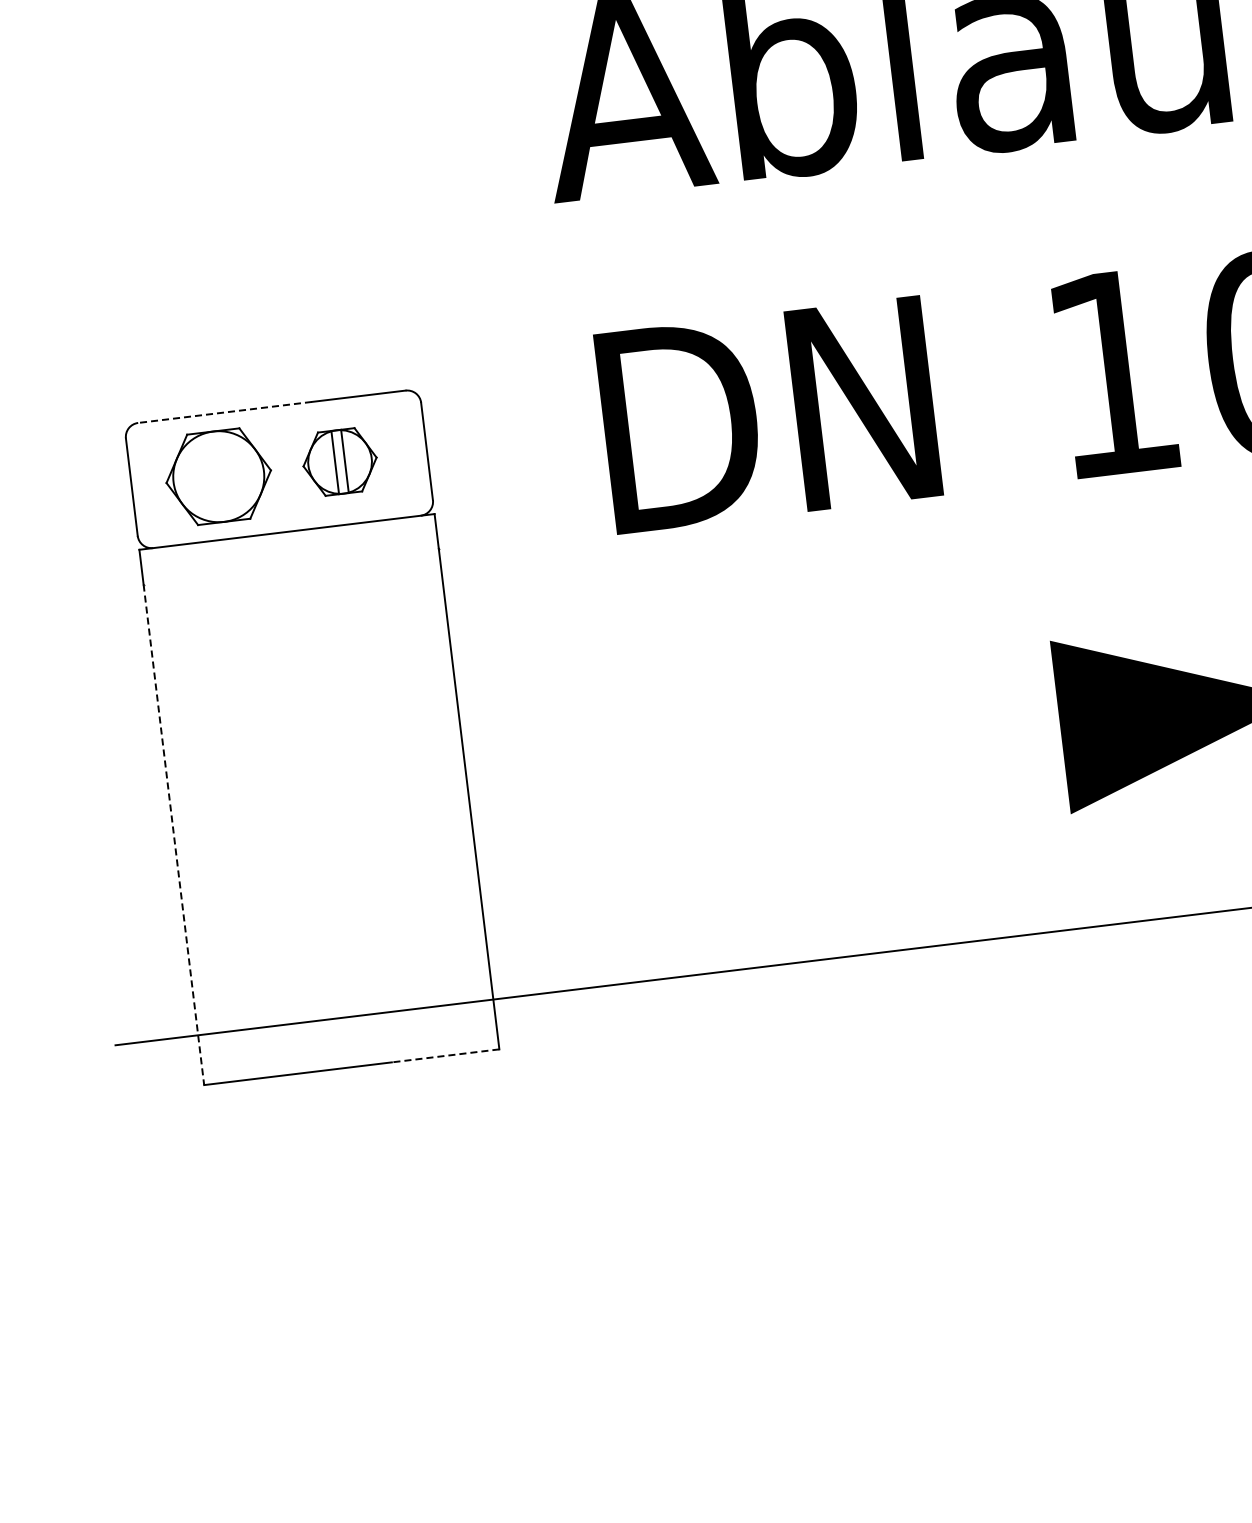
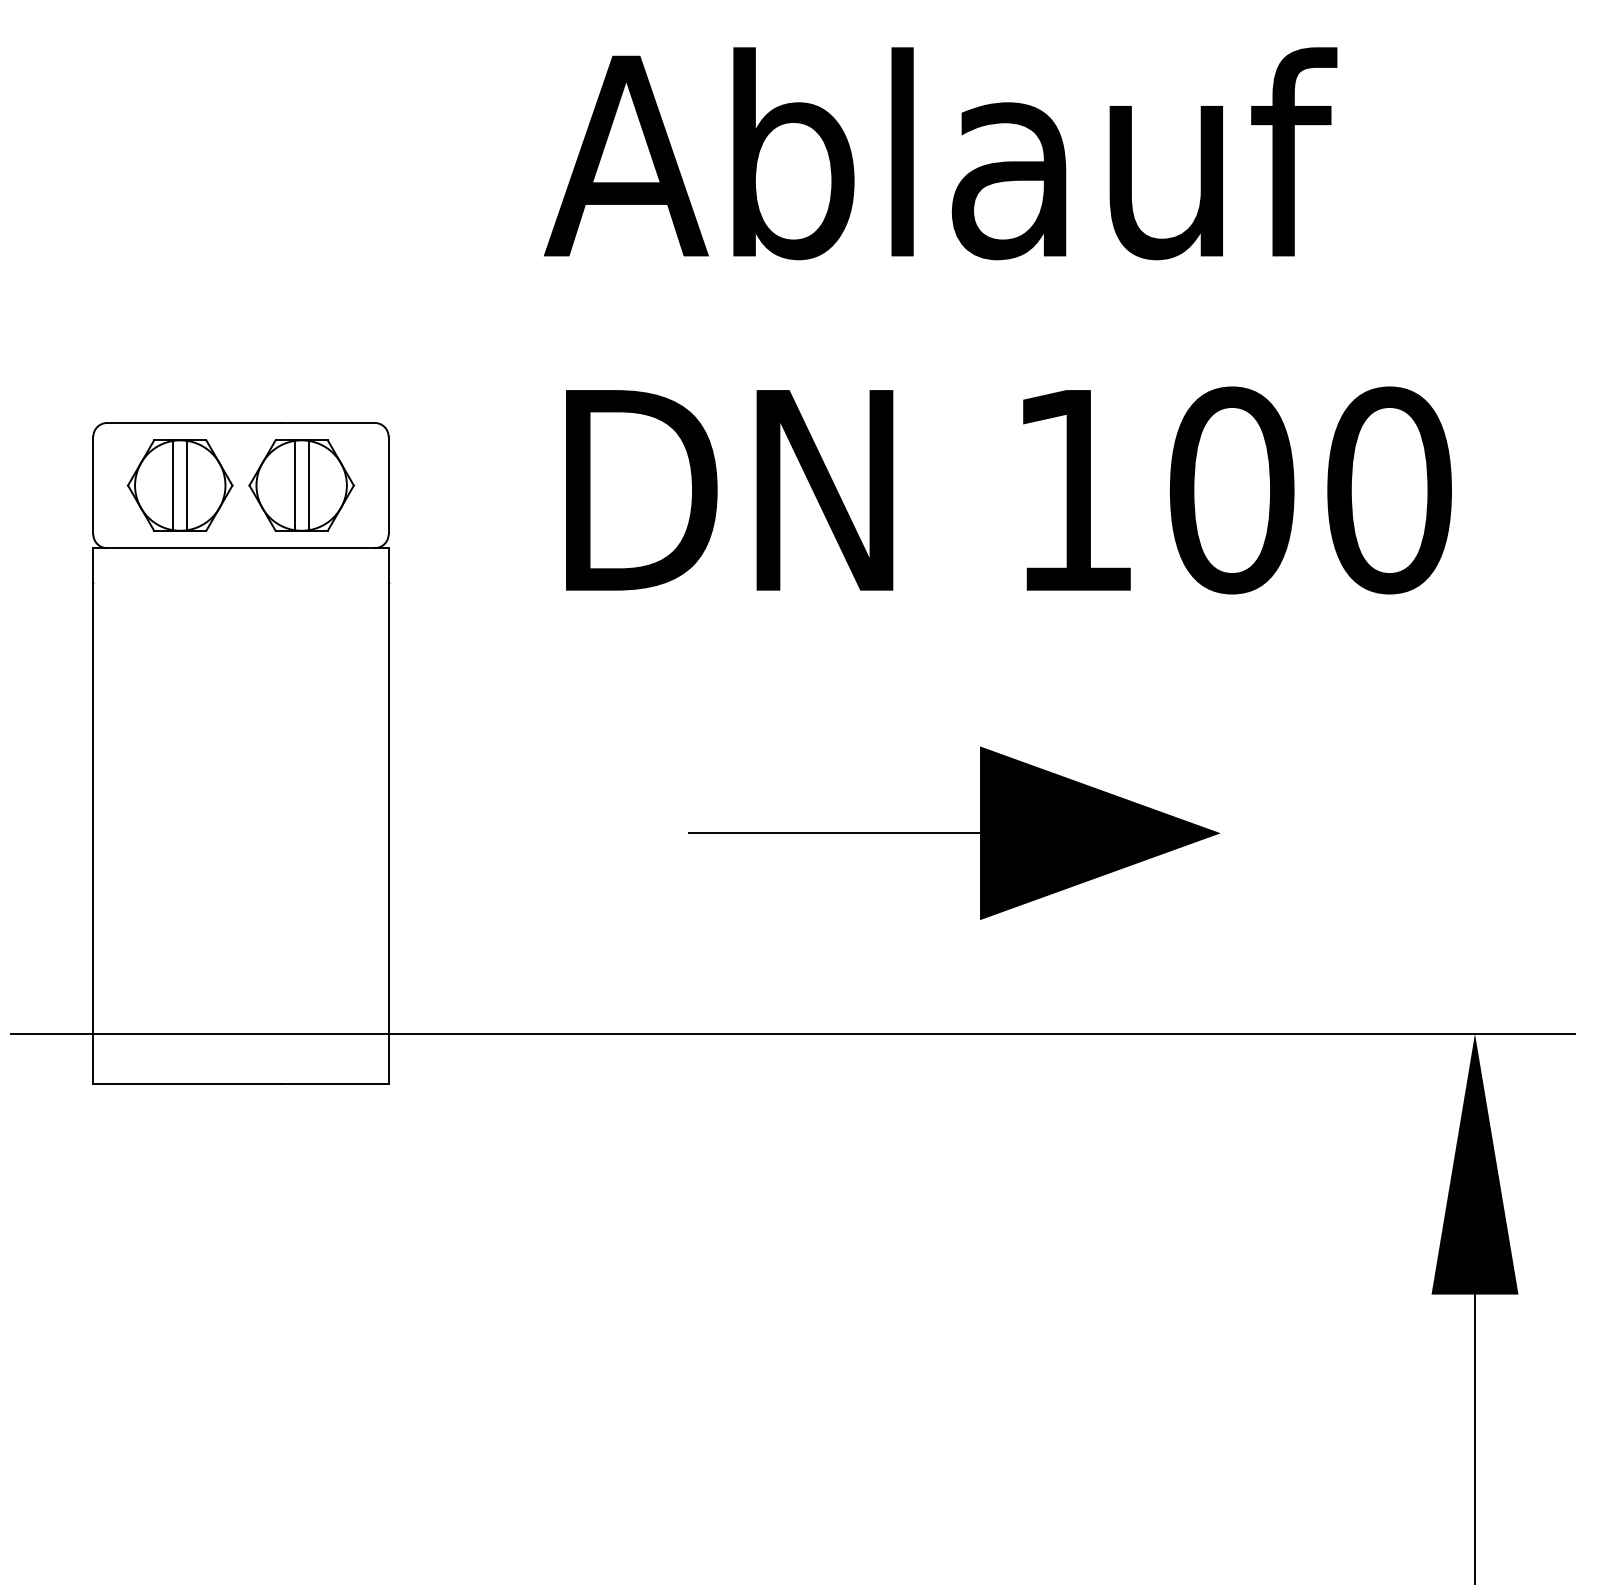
line: (225, 411) -> (194, 422), dashed -> solid
part: (339, 461) -> (301, 485), size x1.43
line: (225, 475) -> (187, 485), added
line: (211, 477) -> (173, 485), added
line: (914, 745) -> (834, 833), added
line: (174, 834) -> (93, 833), dashed -> solid
line: (445, 1055) -> (334, 1083), dashed -> solid

